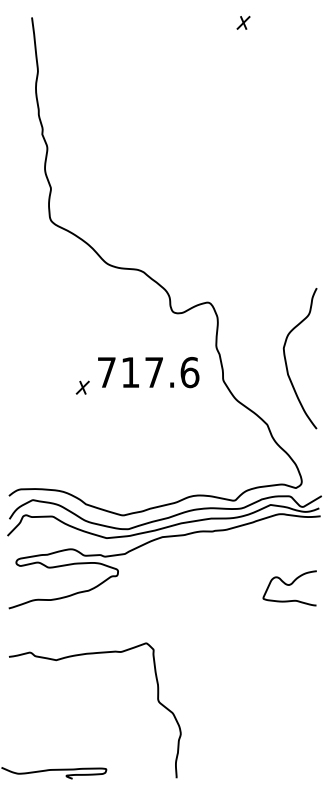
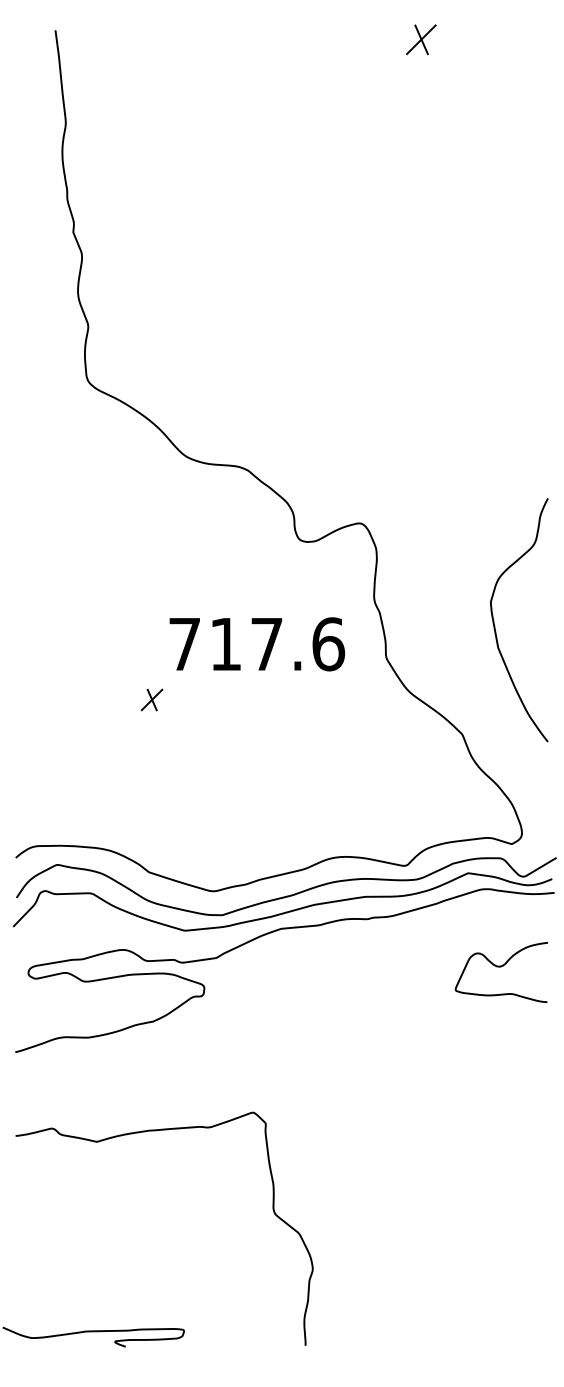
part: (243, 22) -> (421, 39), size x1.4
part: (82, 387) -> (151, 699), moved
curve: (289, 585) -> (500, 967), moved

